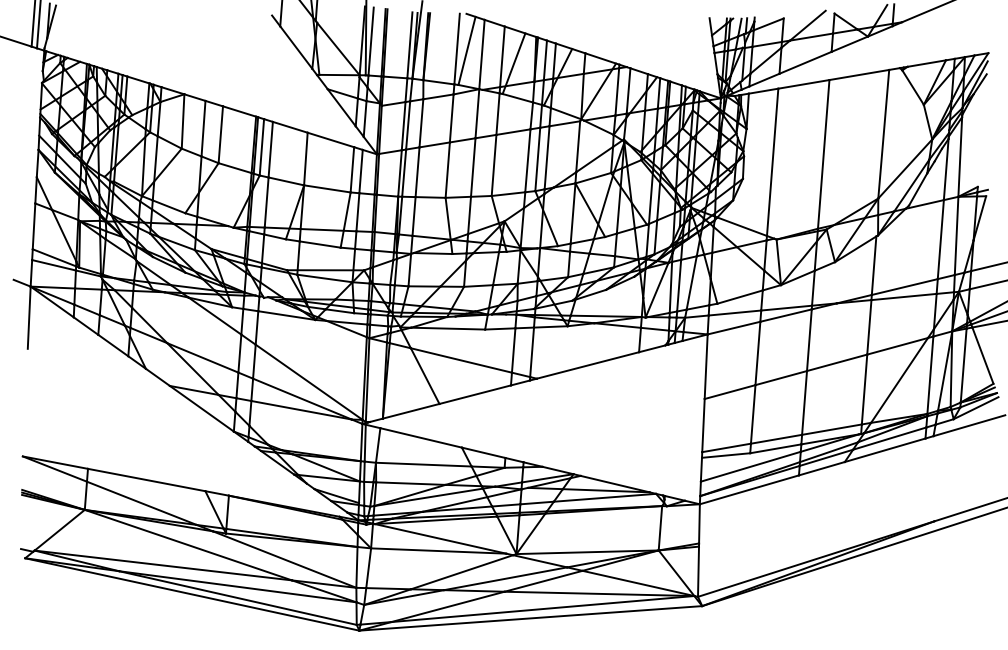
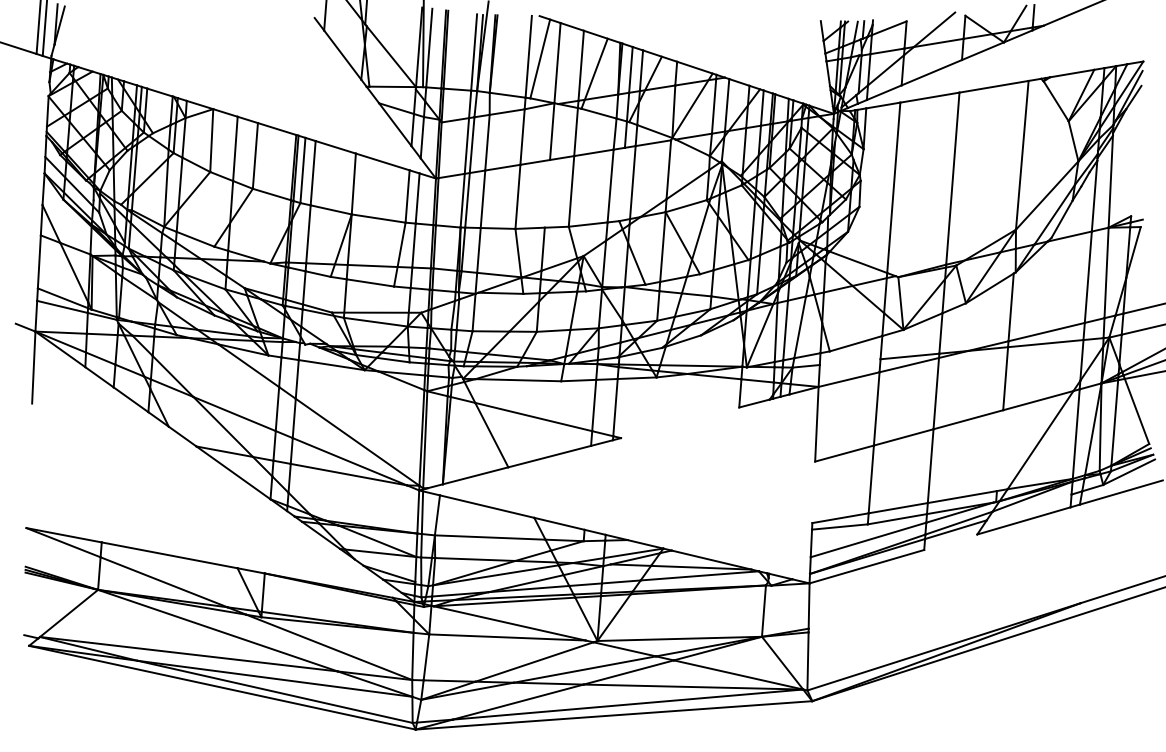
line: (537, 159) -> (621, 184), removed
line: (473, 167) -> (547, 193), removed
line: (734, 312) -> (849, 361), removed
line: (587, 365) -> (679, 422), removed
line: (864, 389) -> (1000, 450), removed
line: (703, 425) -> (813, 492), removed
line: (889, 438) -> (1028, 507), removed
line: (821, 468) -> (950, 542), removed

